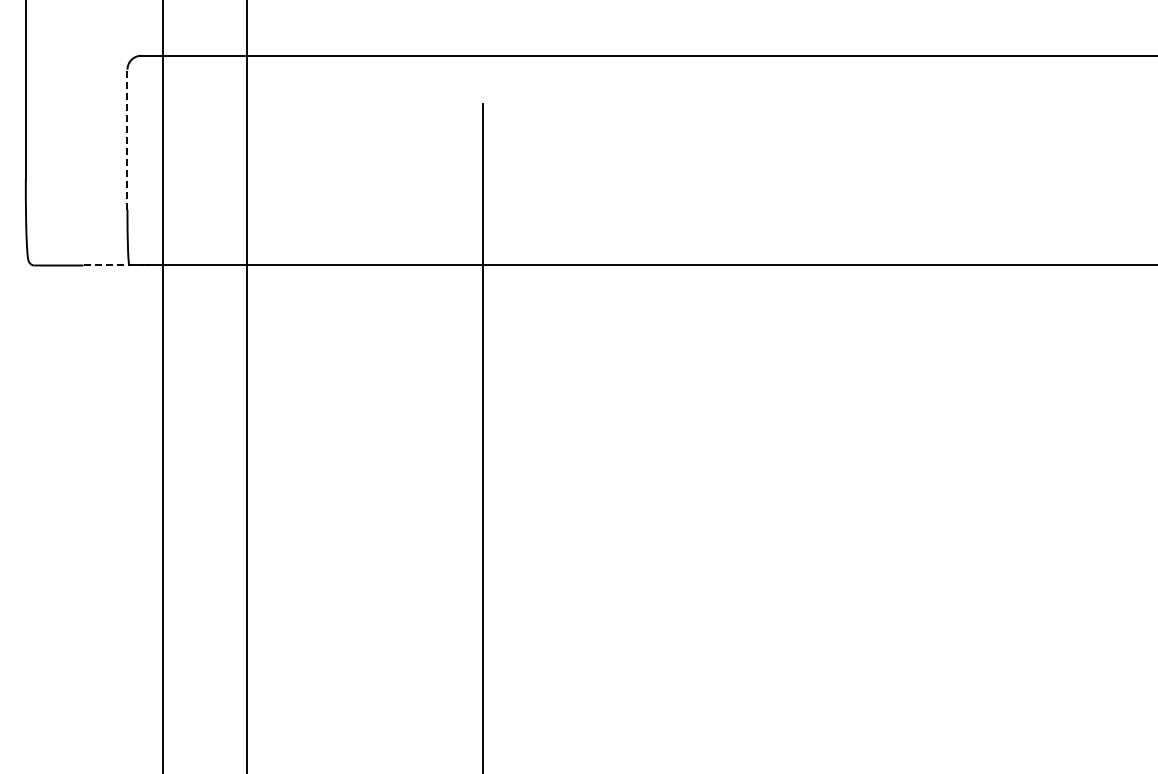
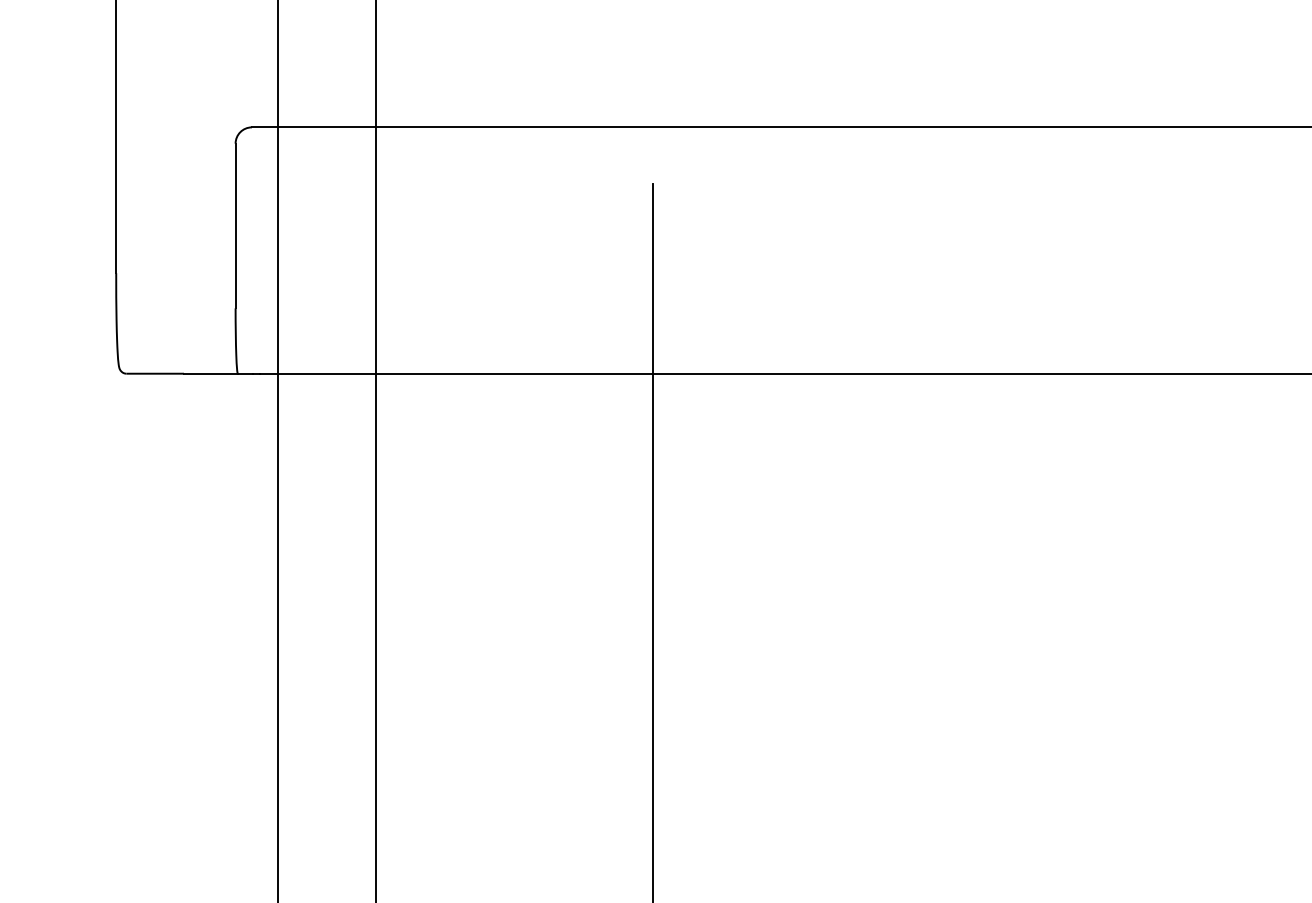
line: (127, 139) -> (235, 225), dashed -> solid
line: (106, 265) -> (210, 373), dashed -> solid

